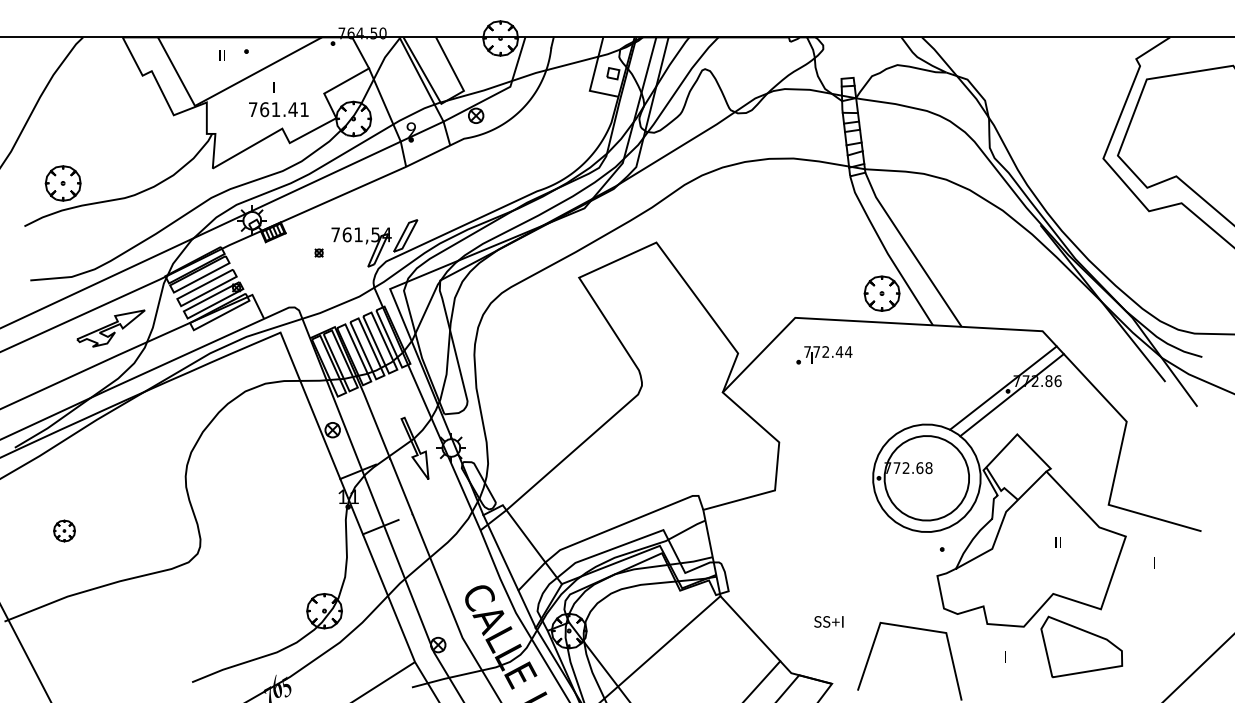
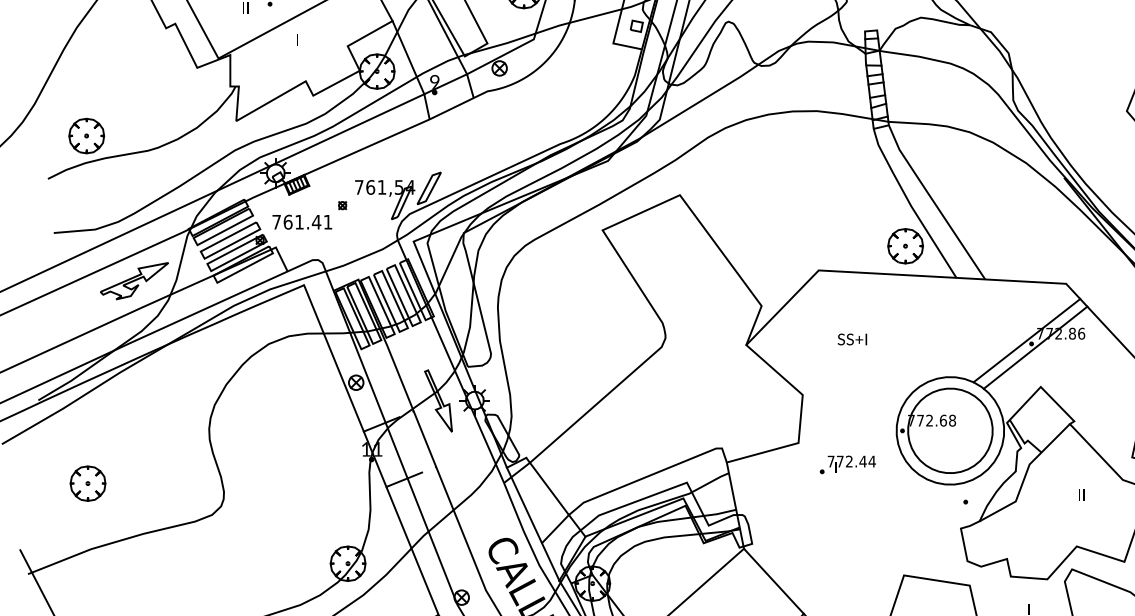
text: (278, 109) -> (302, 222), moved
part: (824, 355) -> (848, 465), moved
part: (64, 530) -> (88, 483), size x1.67
text: (828, 621) -> (852, 339), moved

